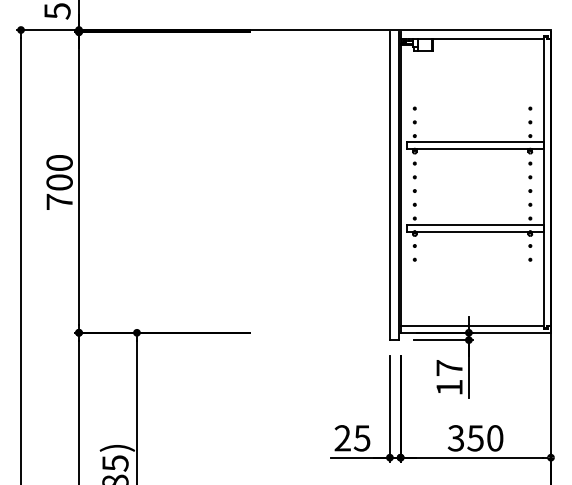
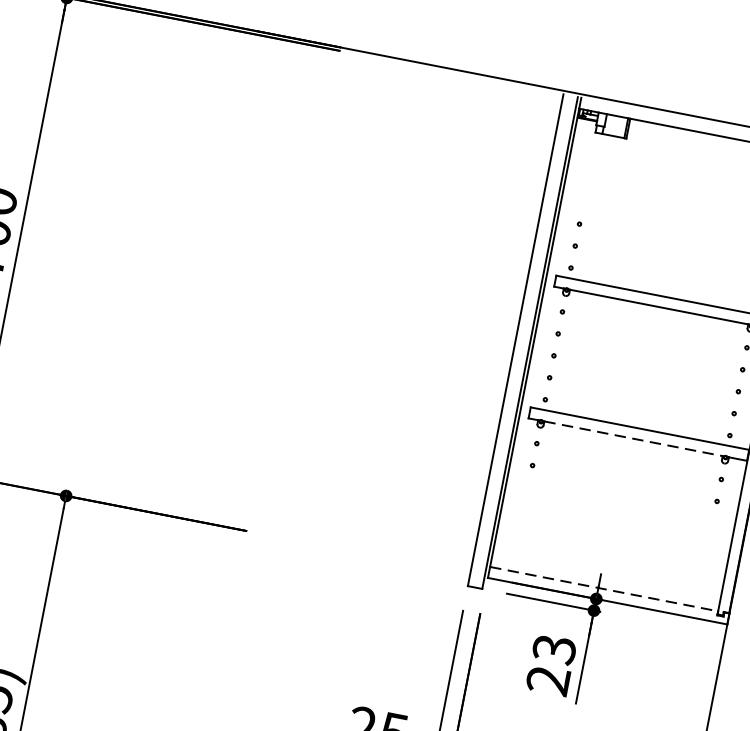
line: (472, 231) -> (633, 438), solid -> dashed
line: (472, 325) -> (604, 588), solid -> dashed
text: (449, 377) -> (551, 664), 17 -> 23

